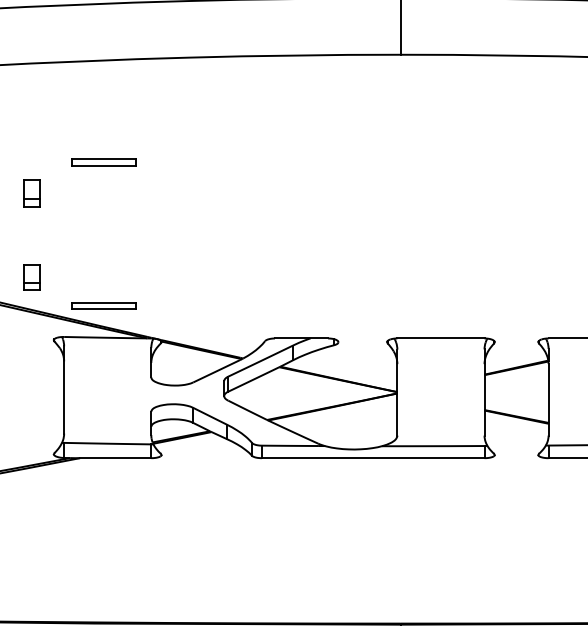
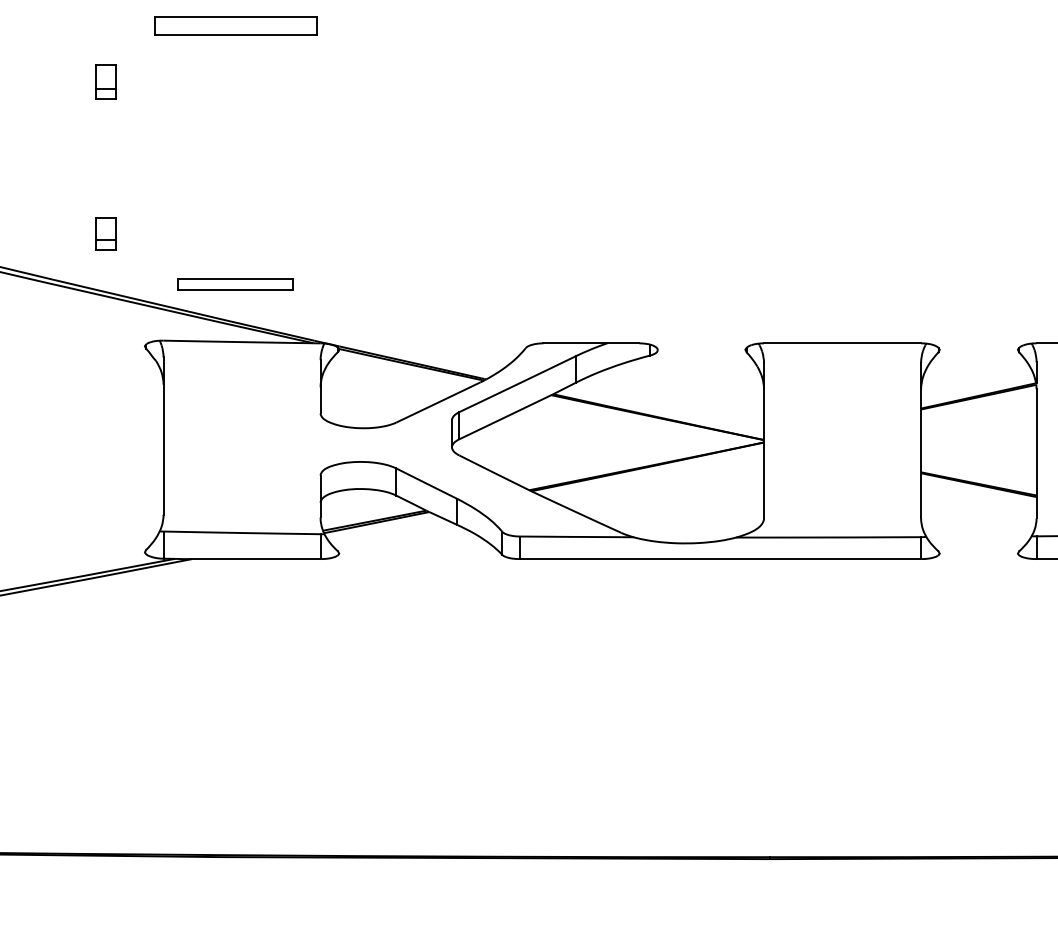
part: (103, 162) -> (234, 26), size x1.4
part: (31, 193) -> (104, 82), size x0.7
part: (31, 277) -> (104, 233), size x0.7

